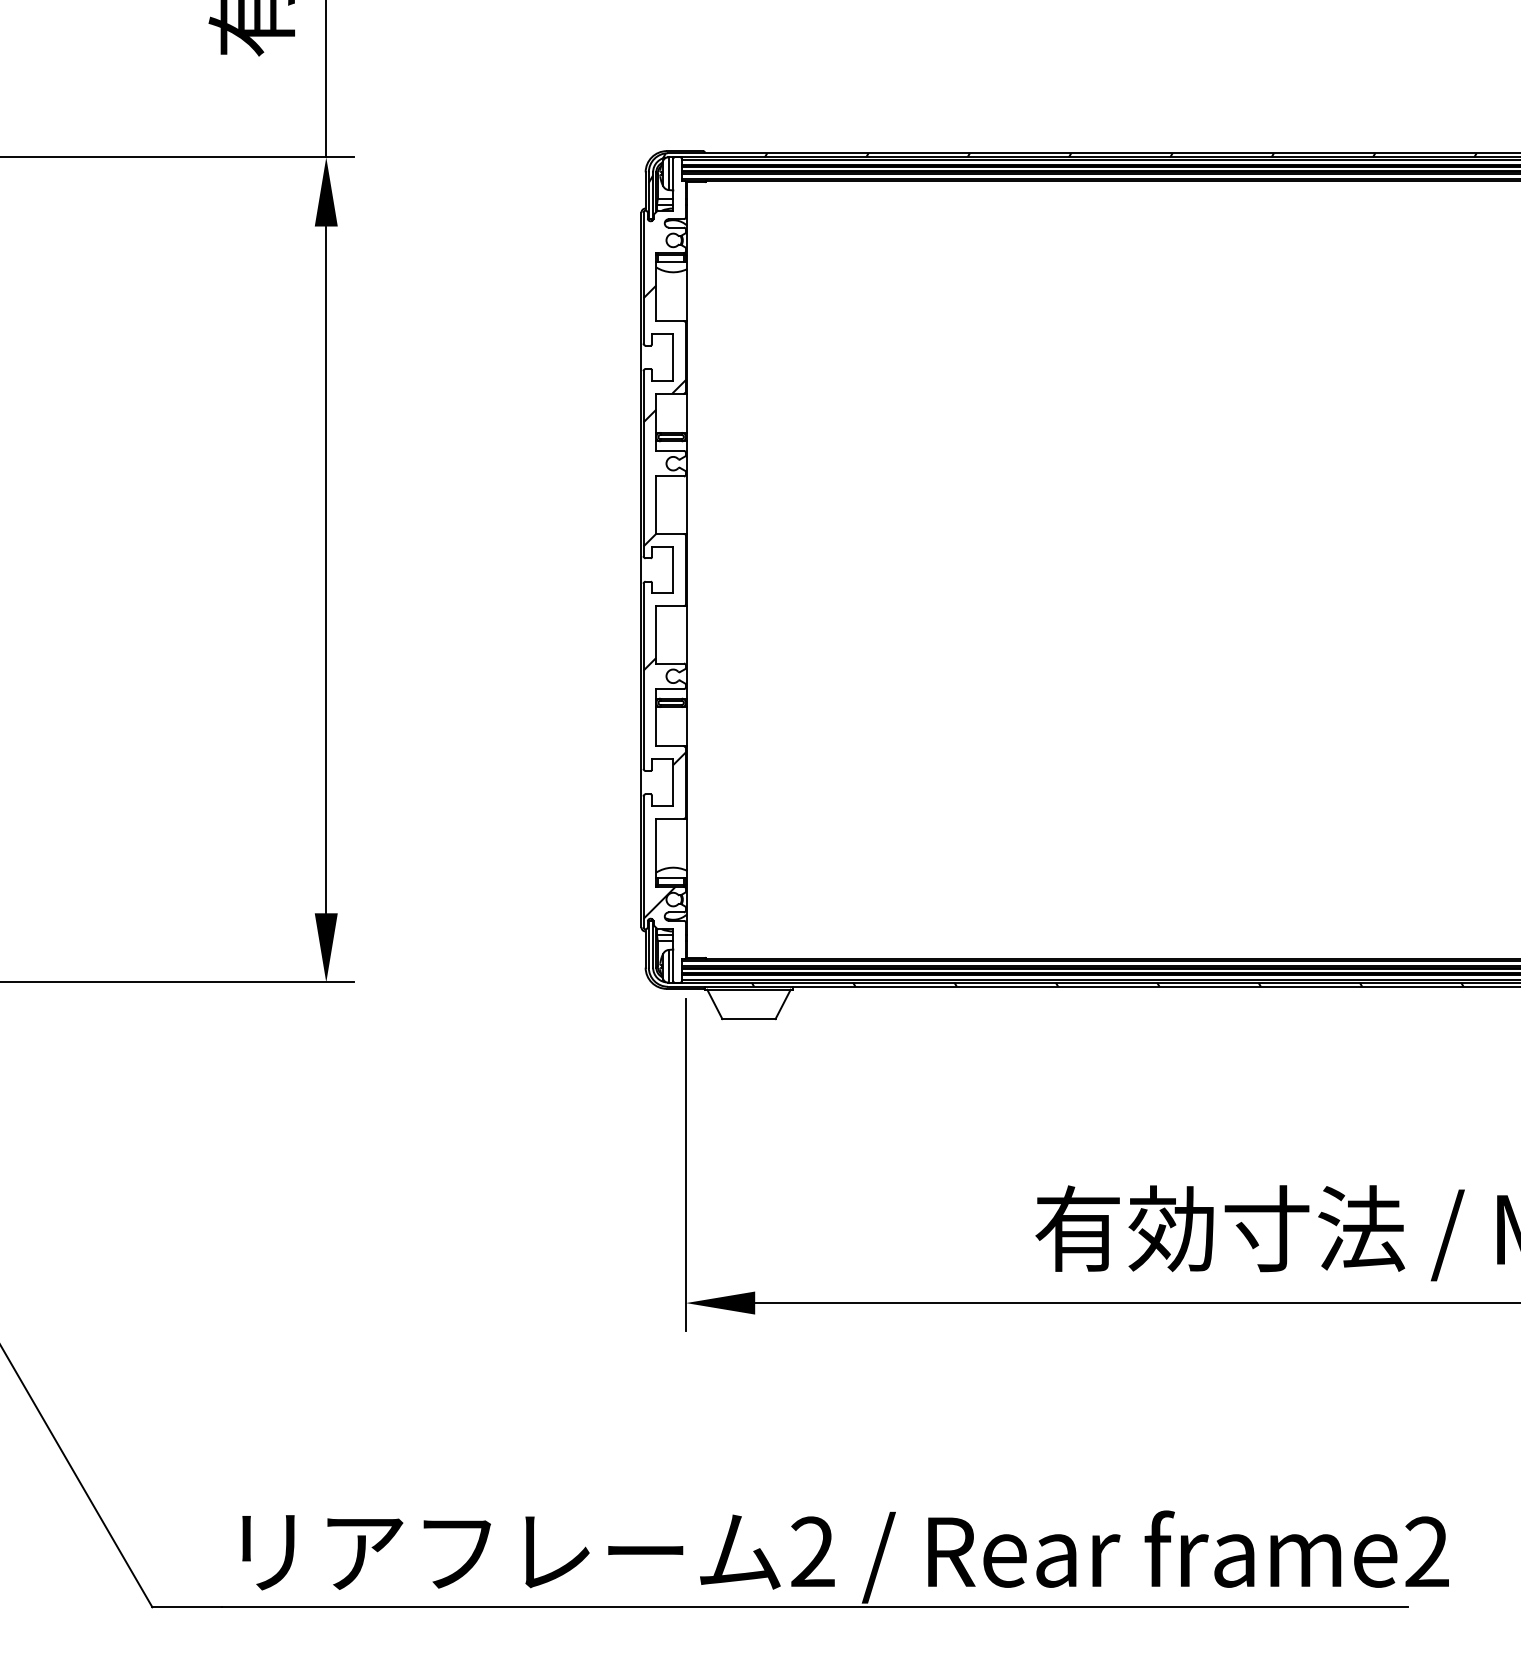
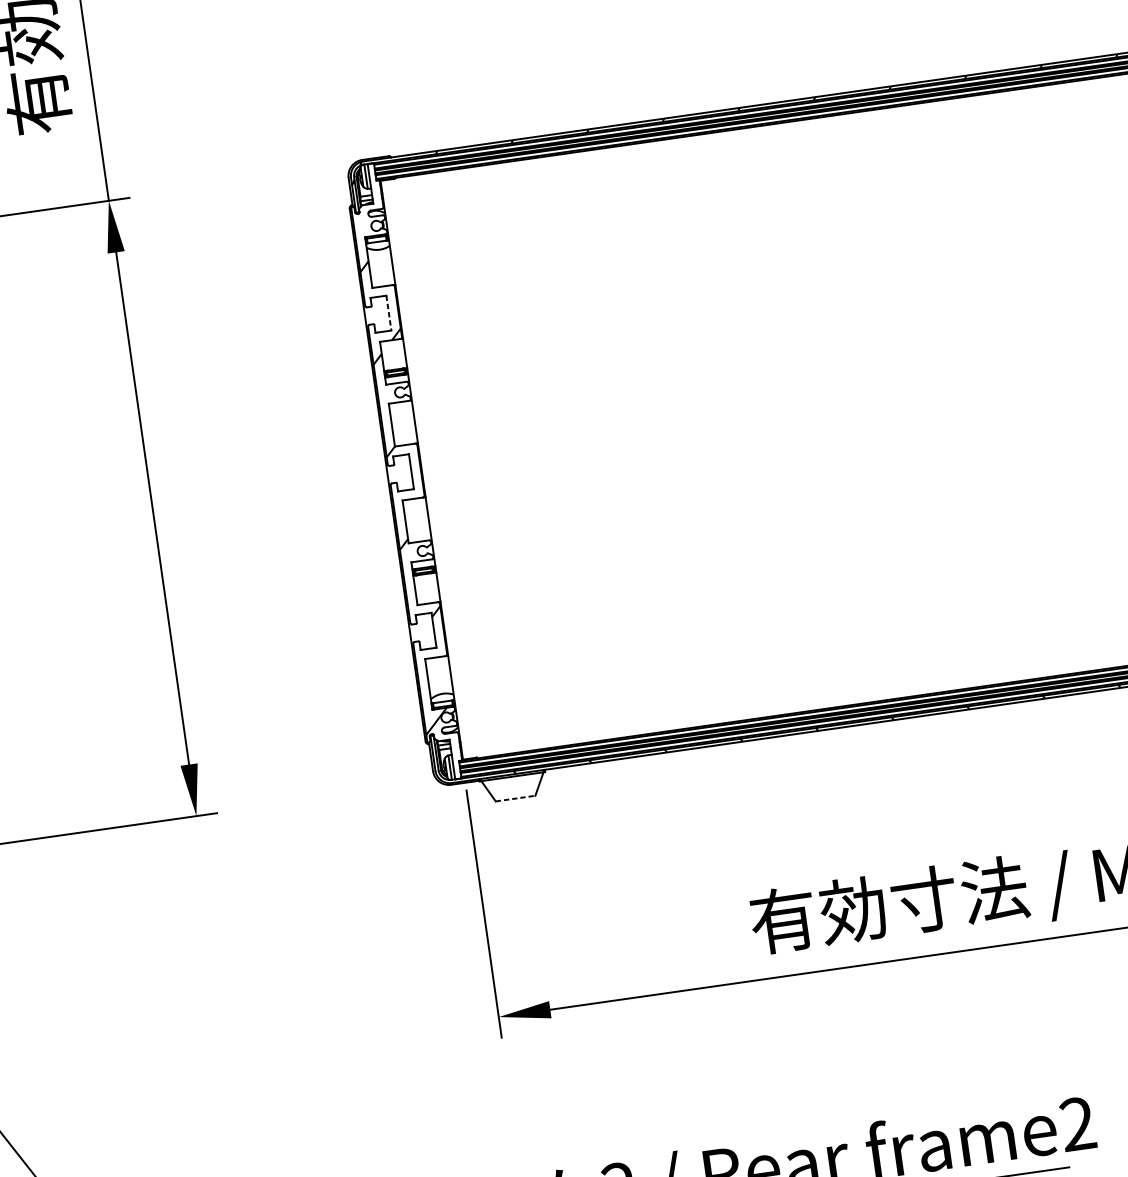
line: (673, 357) -> (389, 313), solid -> dashed
line: (748, 1019) -> (515, 798), solid -> dashed

